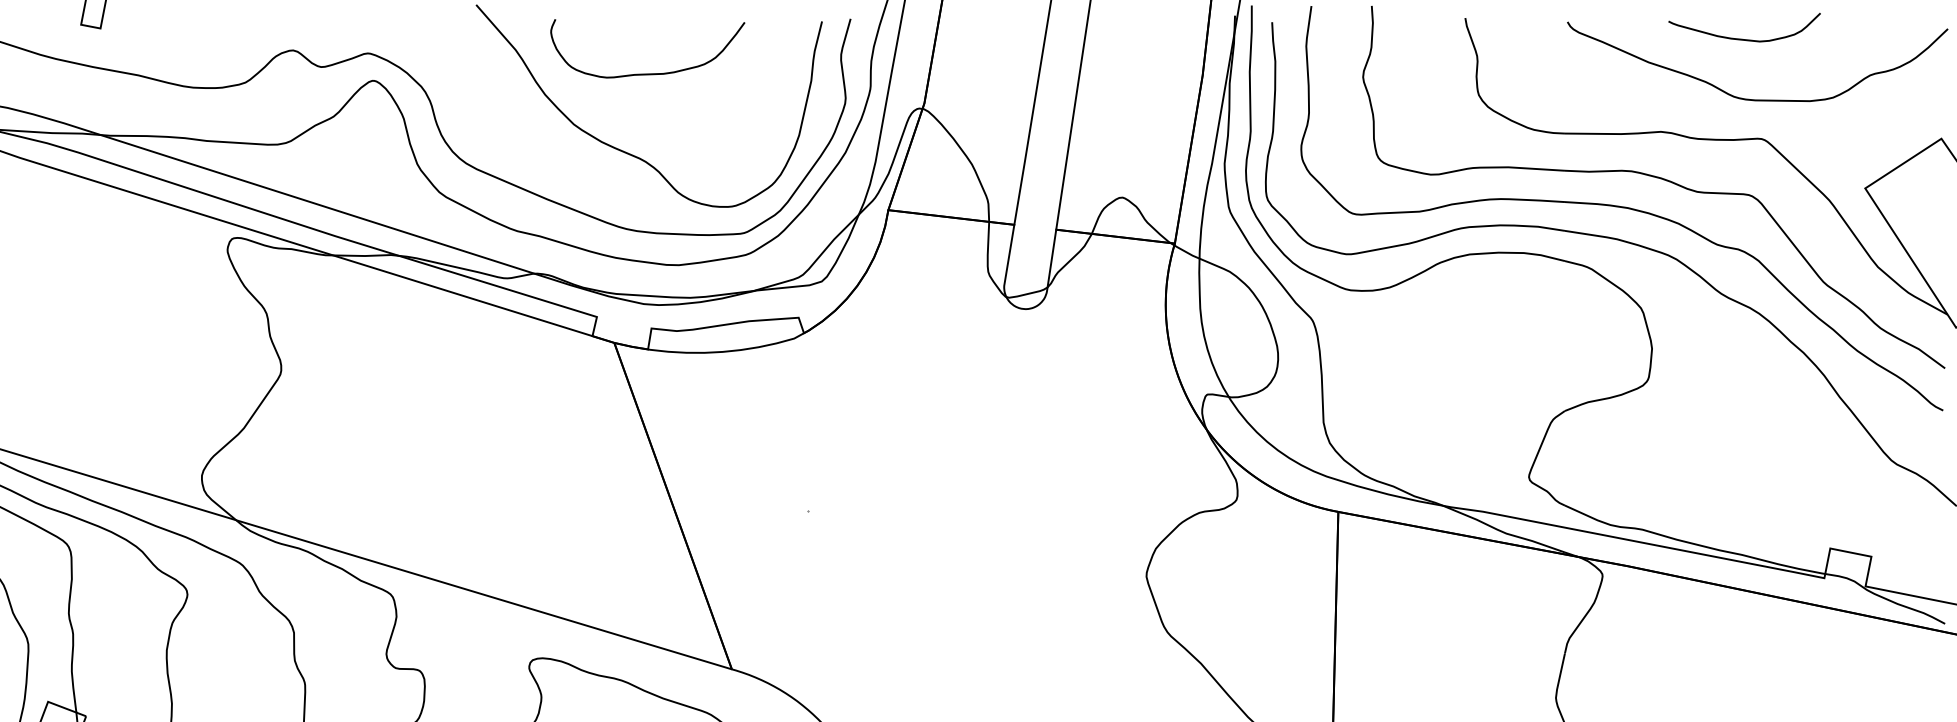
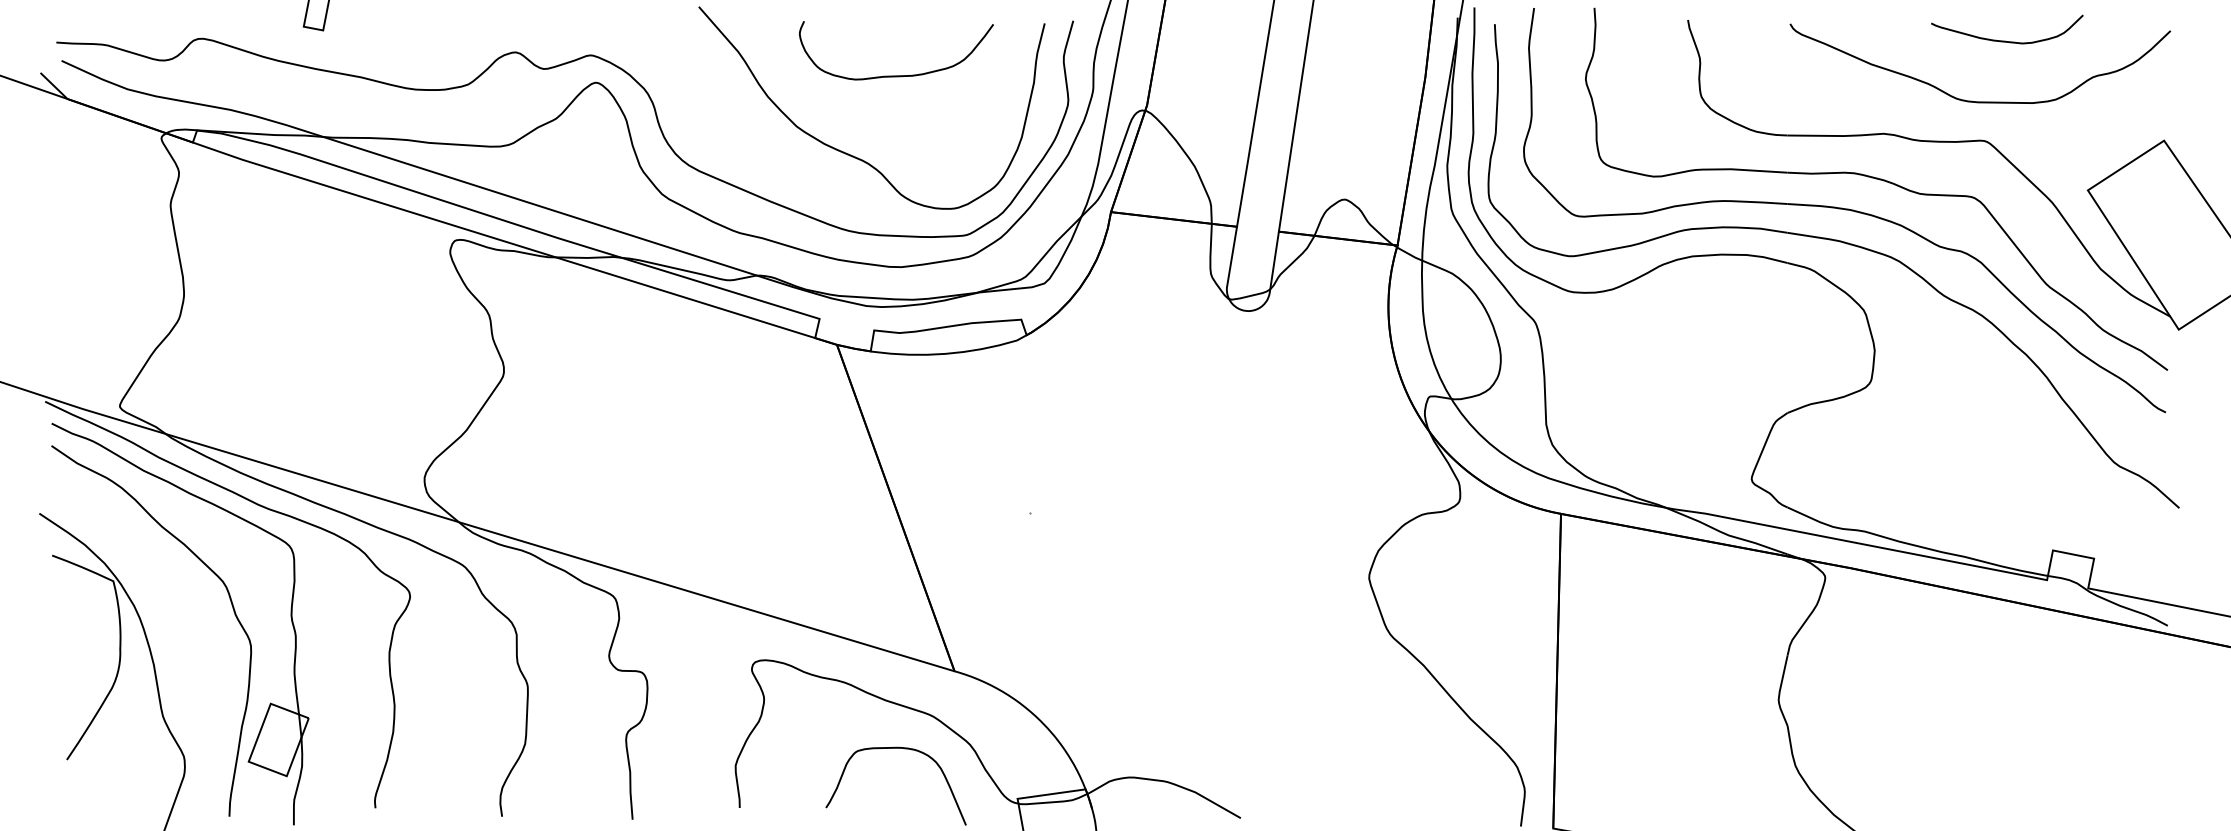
curve: (1742, 38) -> (2005, 40), moved
curve: (647, 73) -> (896, 75), moved

